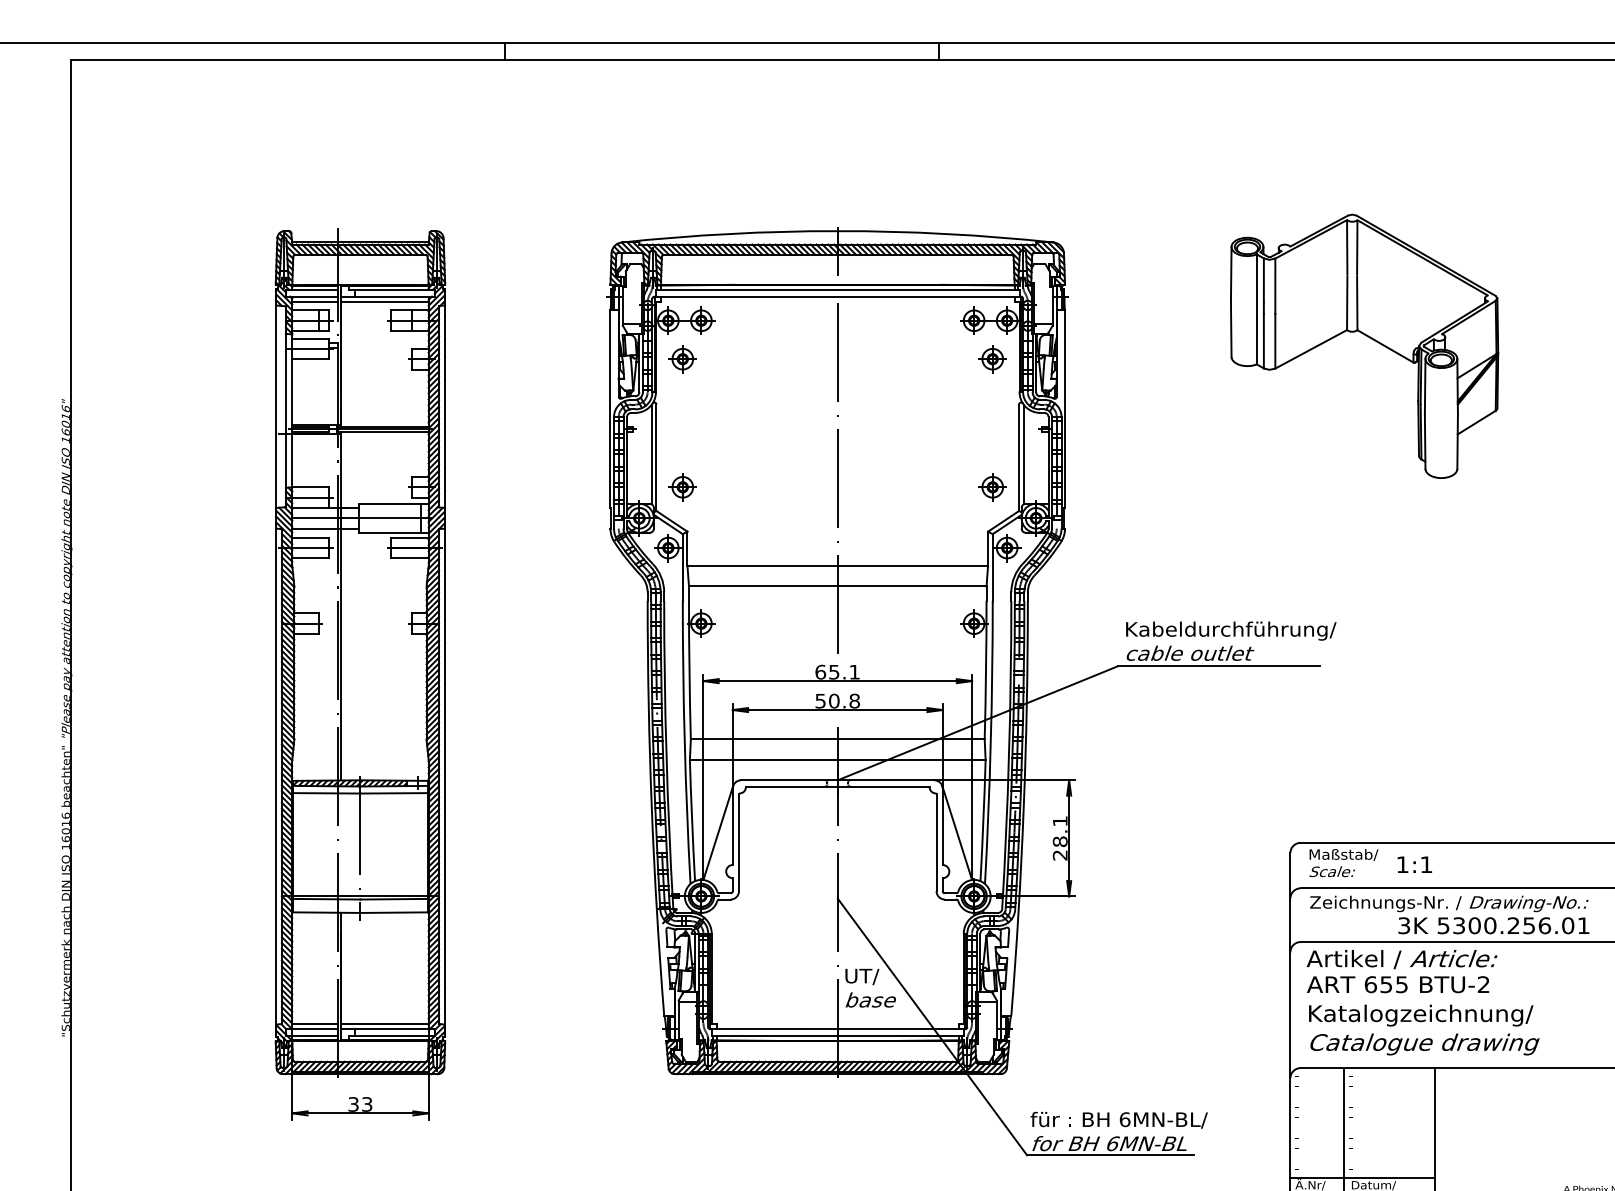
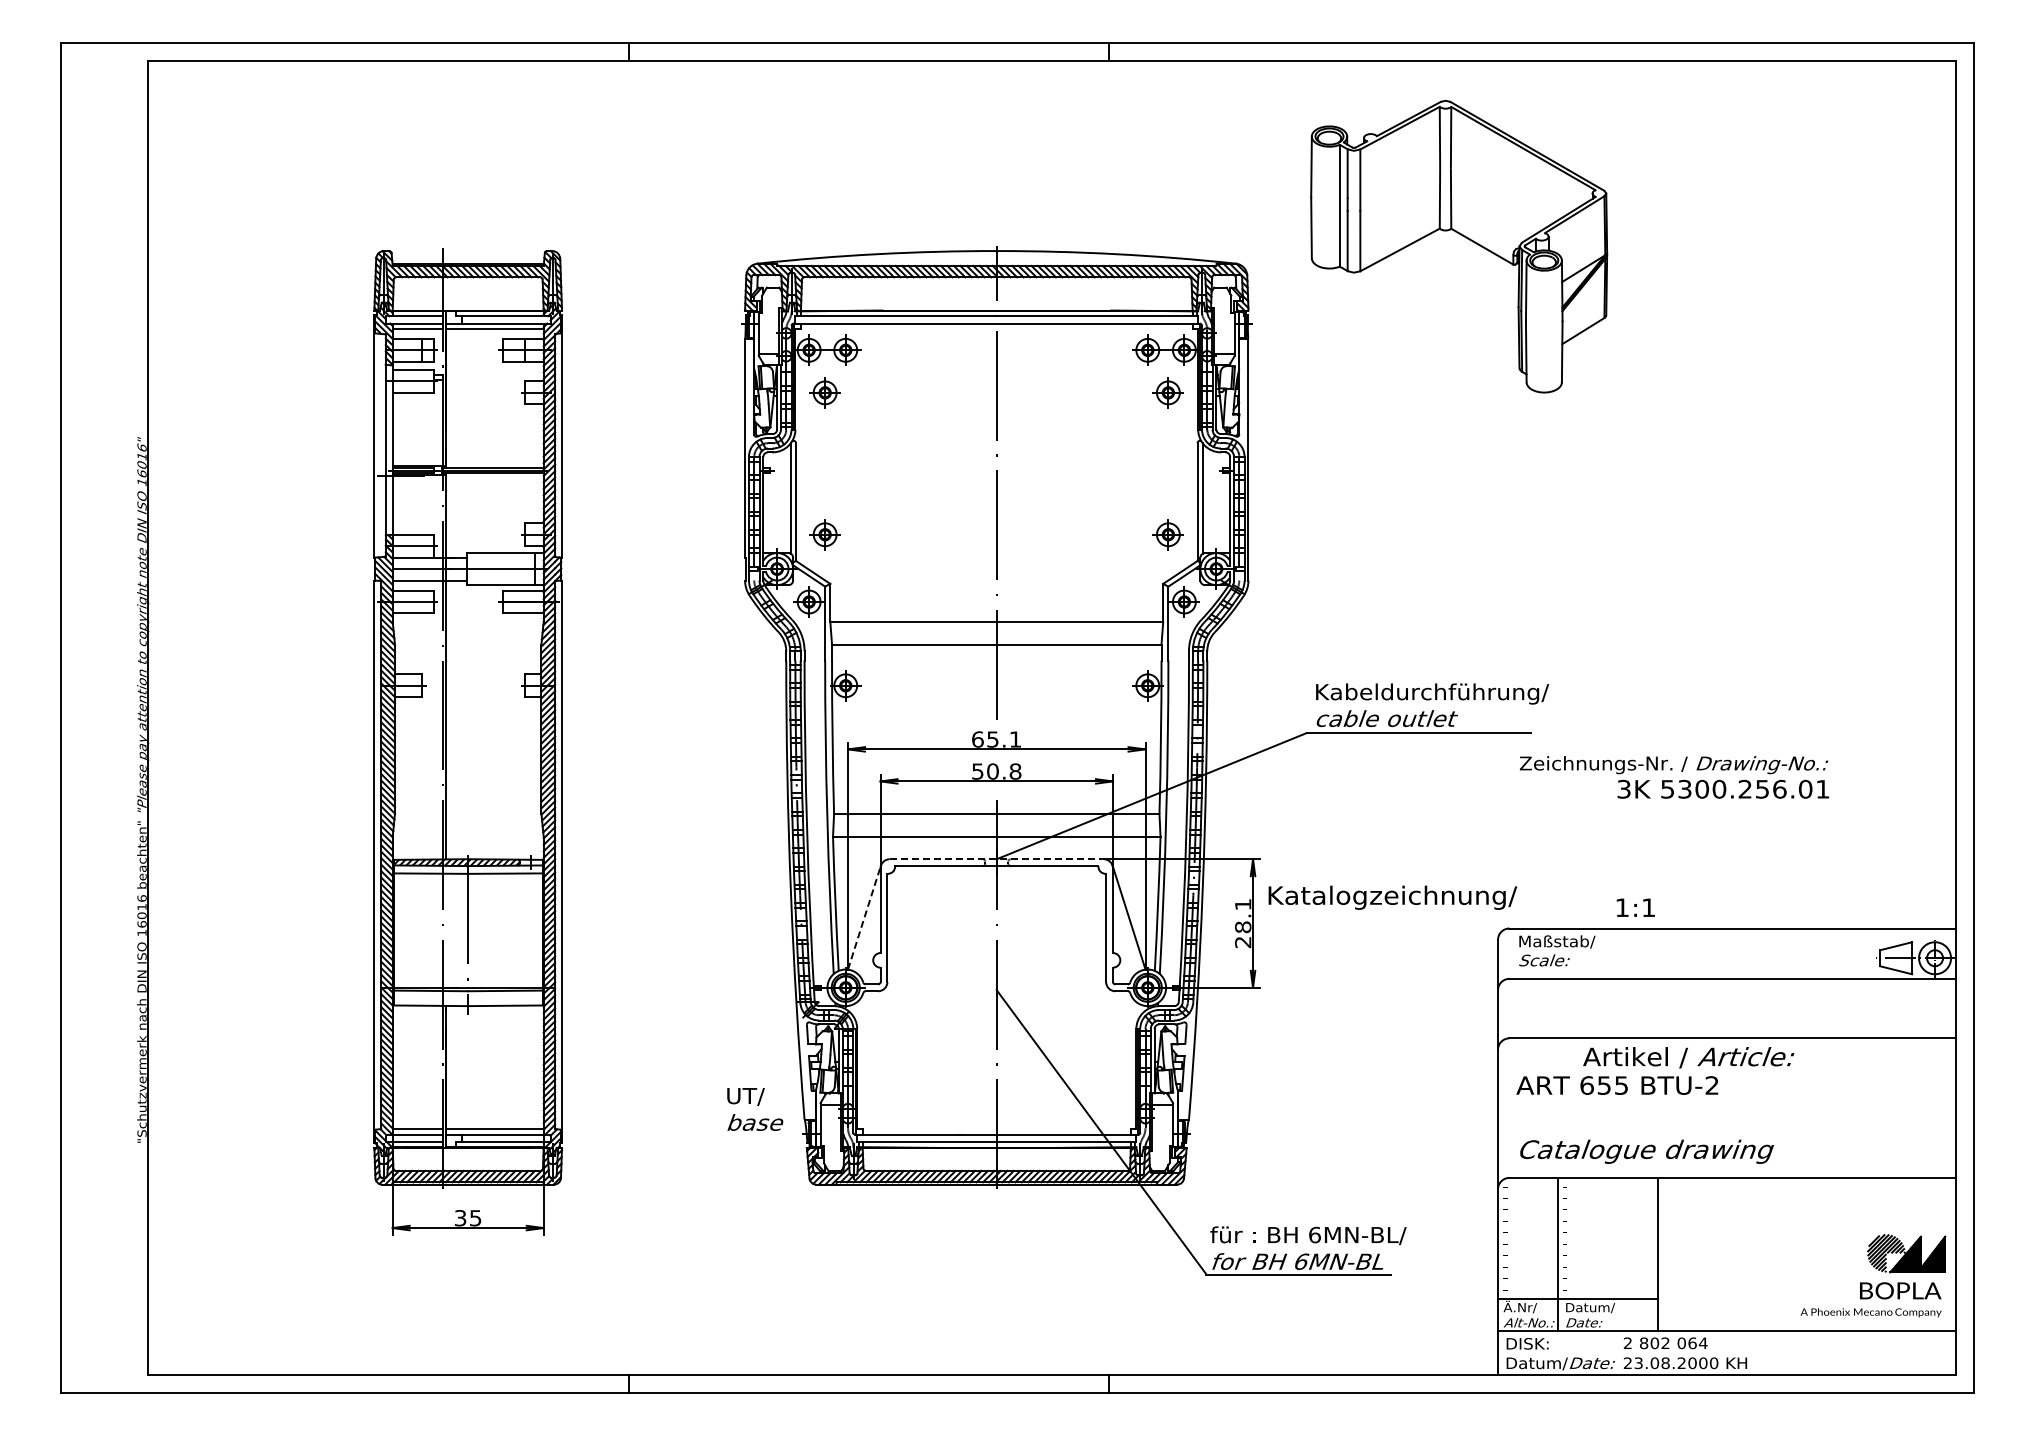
part: (1369, 338) -> (1464, 237), moved
line: (838, 780) -> (997, 859), solid -> dashed
line: (718, 832) -> (864, 917), solid -> dashed
text: (1414, 864) -> (1635, 907), moved
text: (1448, 915) -> (1673, 777), moved
text: (1401, 959) -> (1688, 1057), moved
text: (870, 988) -> (755, 1109), moved
text: (1420, 1015) -> (1392, 897), moved
text: (367, 1103) -> (475, 1217), 33 -> 35

